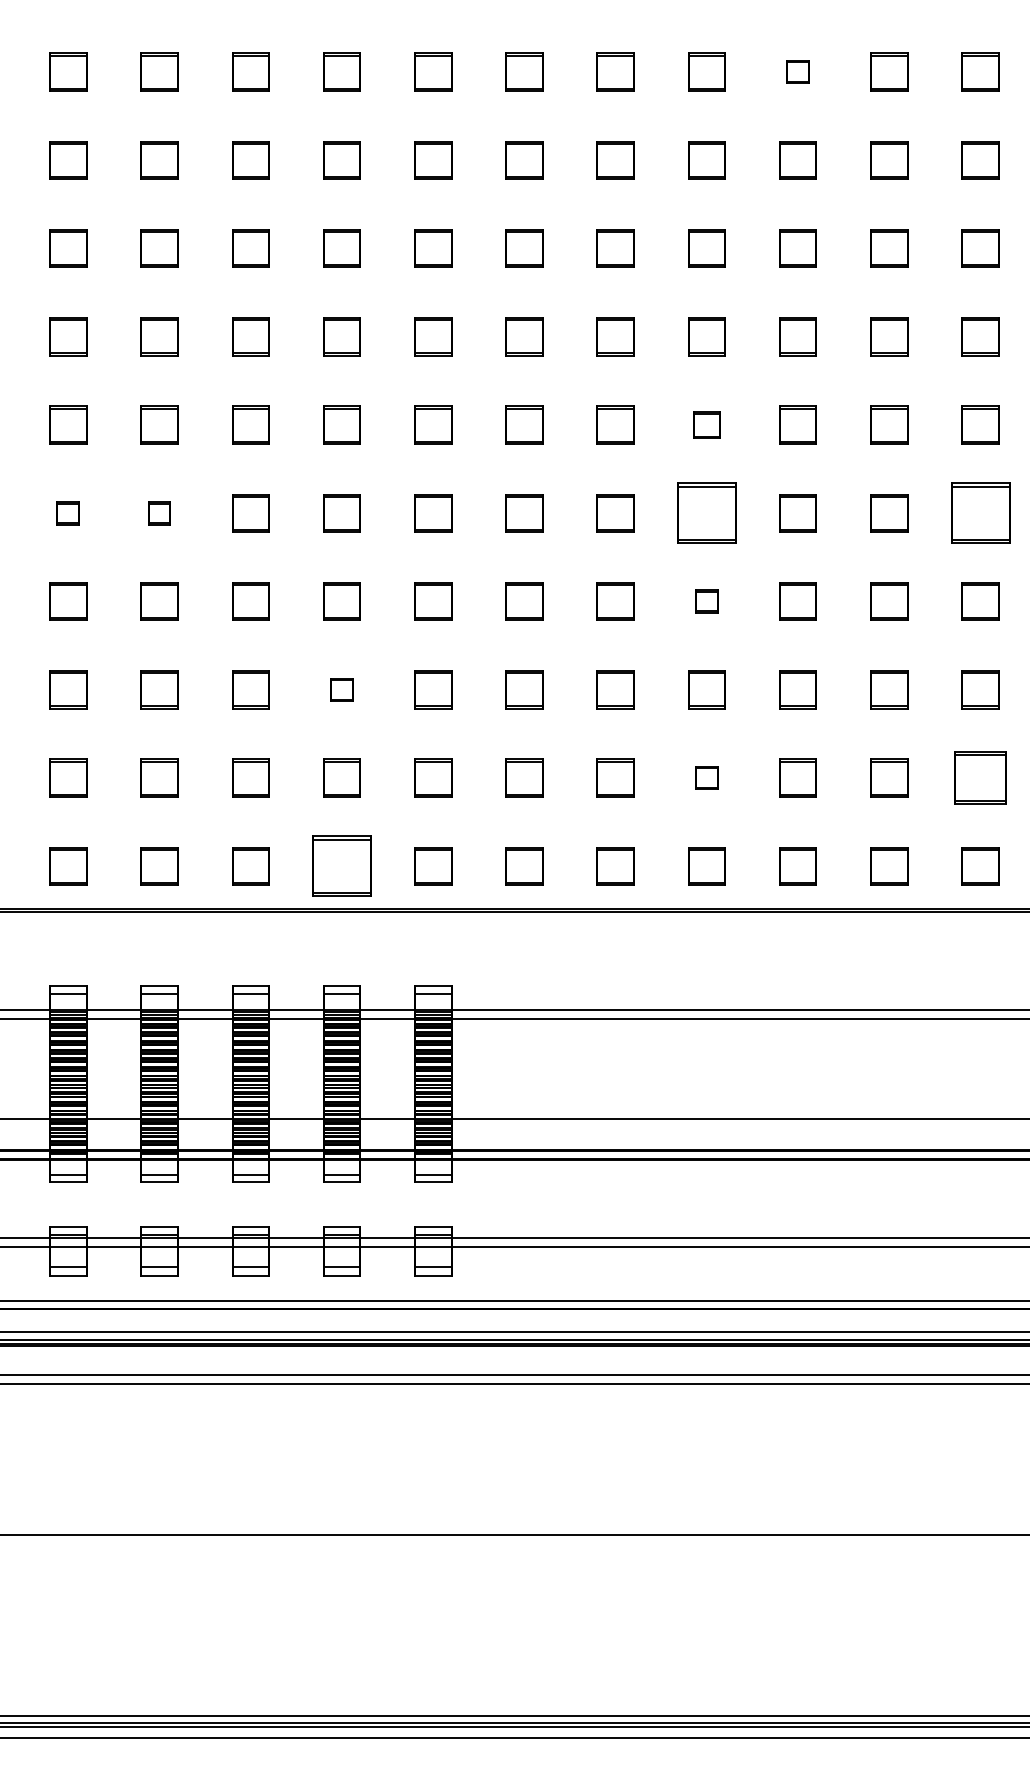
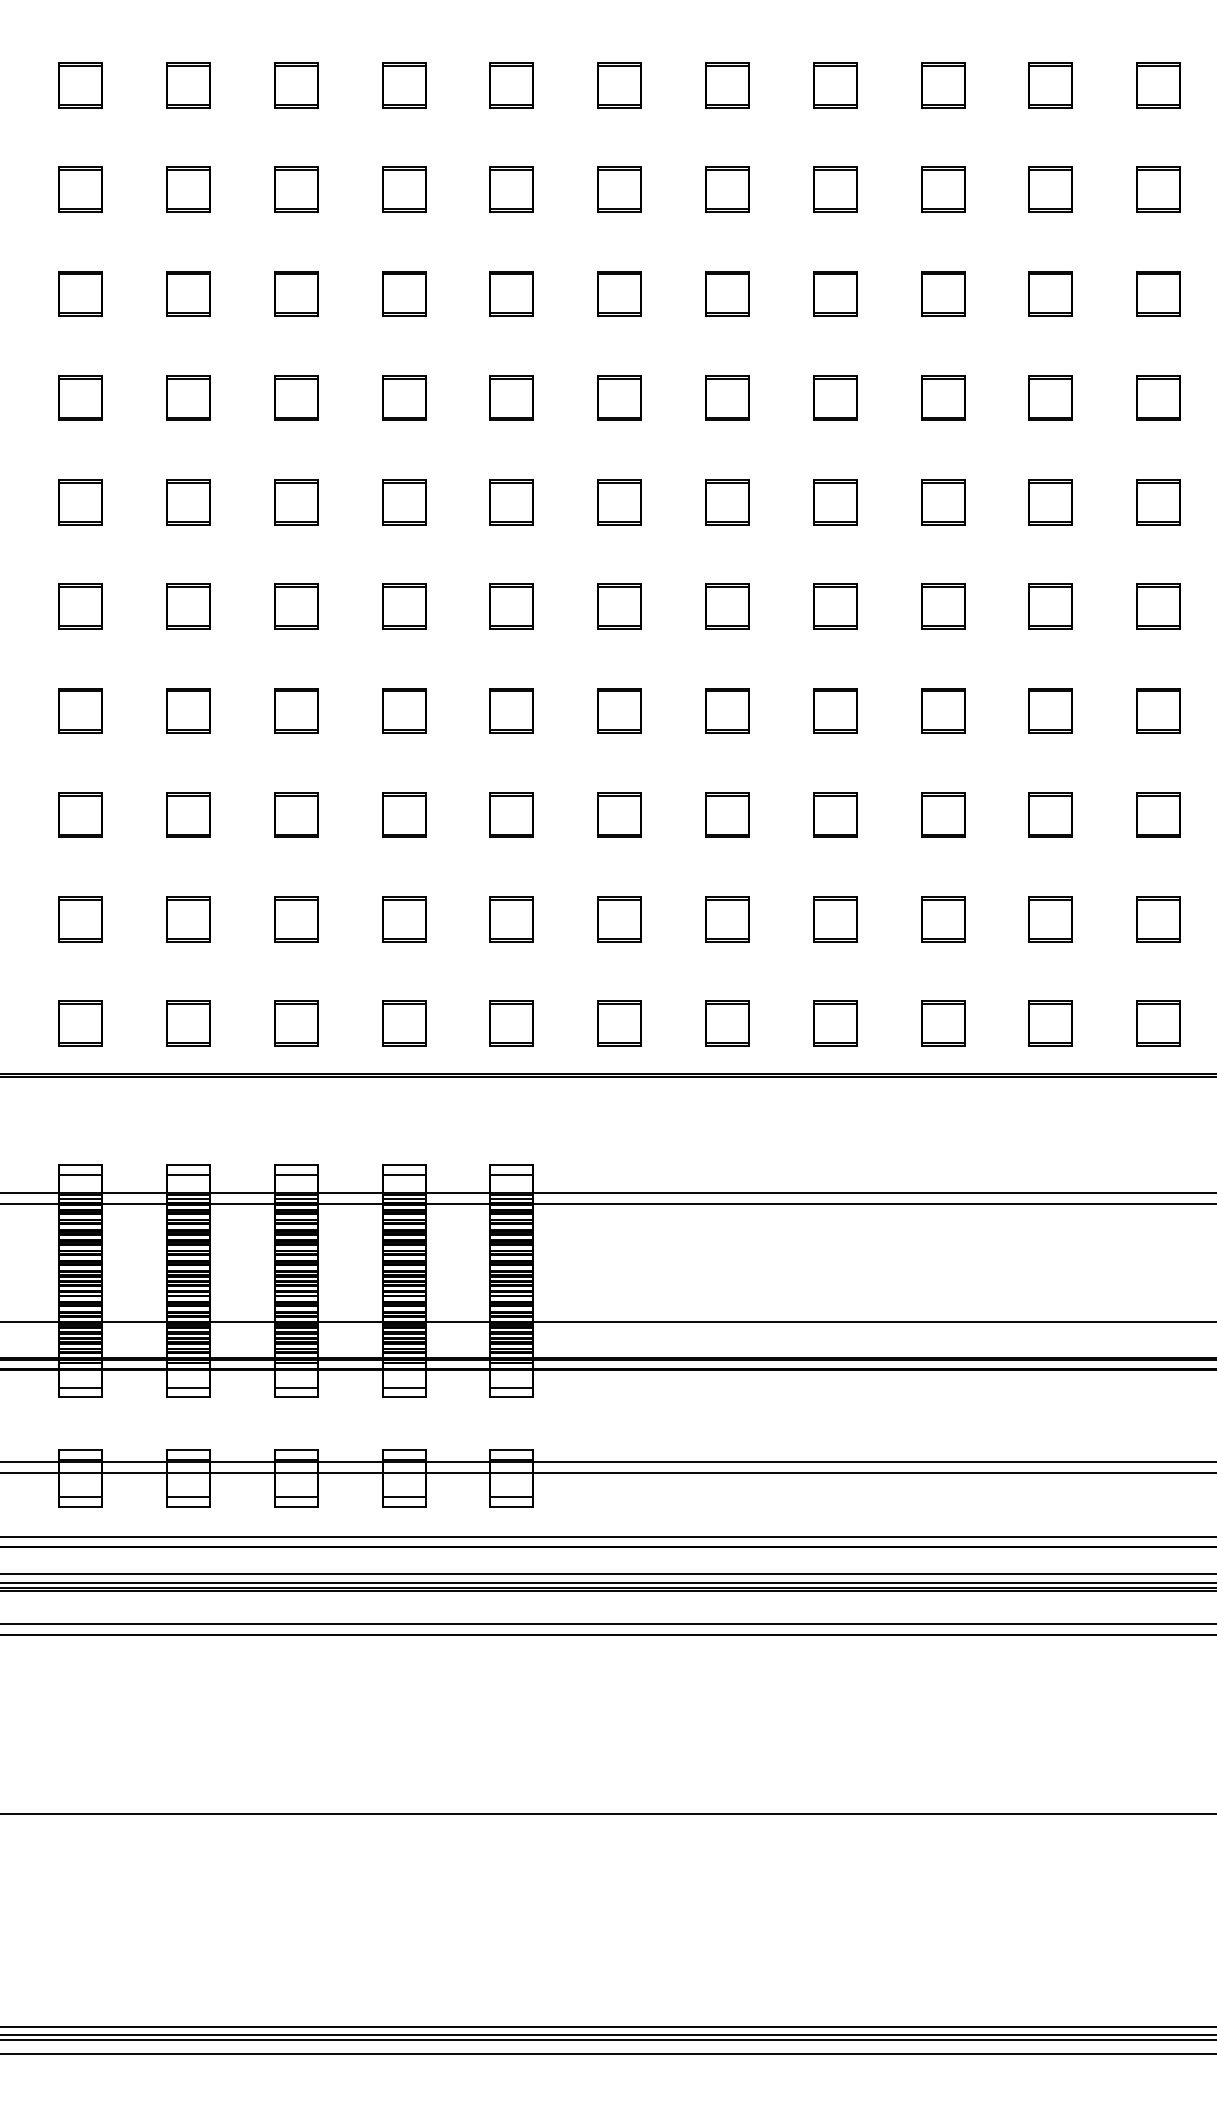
part: (797, 71) -> (942, 84), size x1.67
part: (706, 424) -> (834, 501), size x1.43
part: (68, 513) -> (81, 606), size x1.67
part: (159, 513) -> (188, 606), size x1.67
part: (706, 513) -> (834, 606), size x0.62
part: (980, 513) -> (1158, 606), size x0.62
part: (706, 601) -> (834, 710), size x1.67
part: (341, 689) -> (403, 814), size x1.67
part: (706, 777) -> (834, 918), size x1.67
part: (980, 777) -> (1158, 918), size x0.71
part: (341, 866) -> (403, 1023), size x0.62

